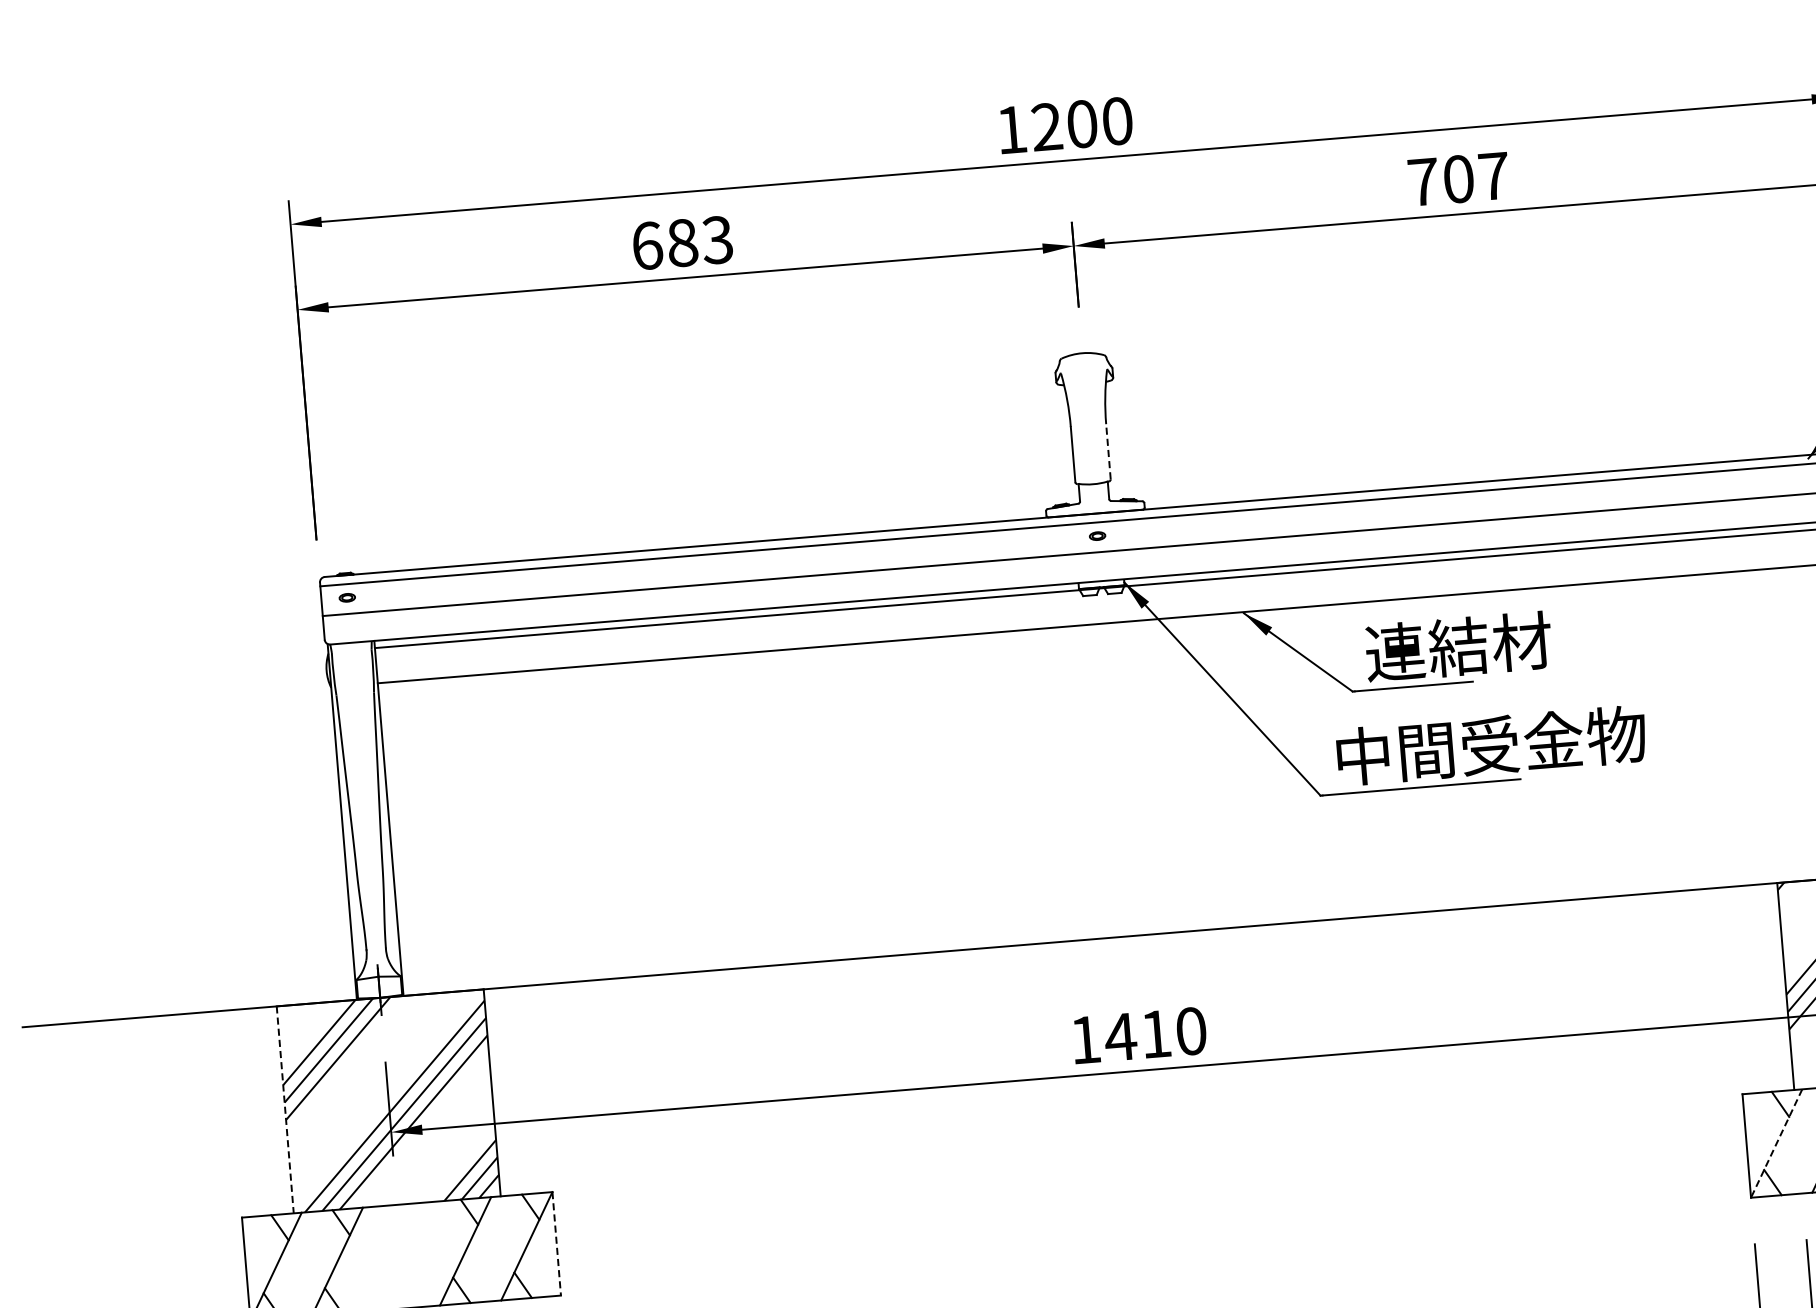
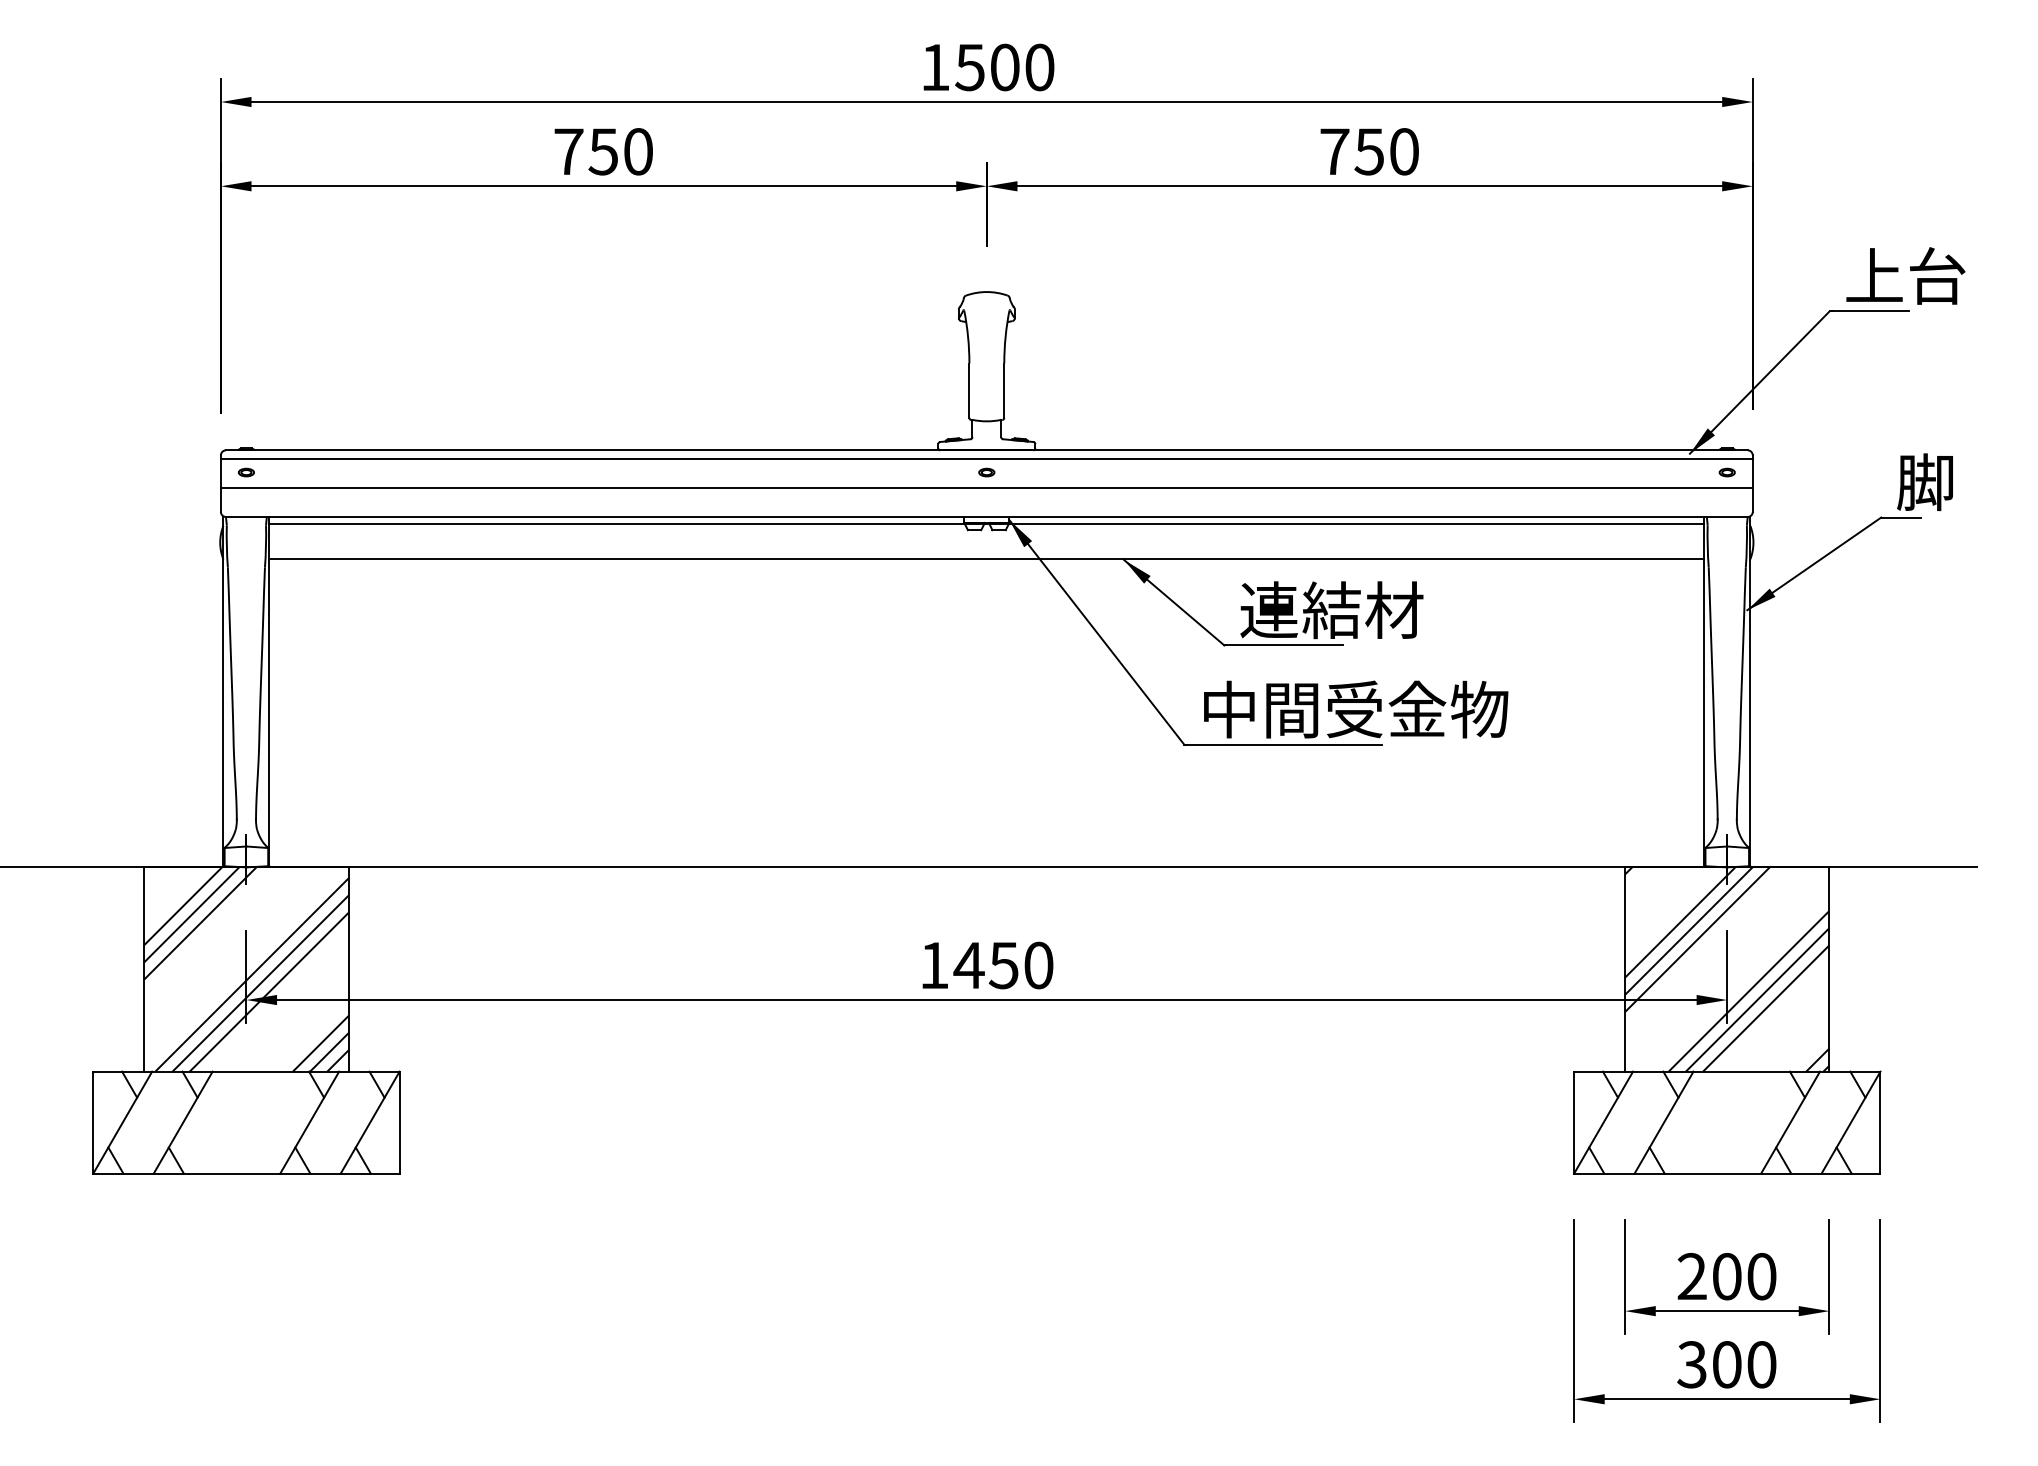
text: (1046, 127) -> (969, 67), 1200 -> 1500
text: (1475, 177) -> (1386, 151), 707 -> 750
text: (682, 242) -> (603, 151), 683 -> 750
line: (1108, 451) -> (1004, 390), dashed -> solid
text: (1155, 1034) -> (1003, 965), 1410 -> 1450
line: (285, 1110) -> (144, 970), dashed -> solid
line: (1776, 1143) -> (1603, 1122), dashed -> solid
line: (556, 1244) -> (399, 1123), dashed -> solid

